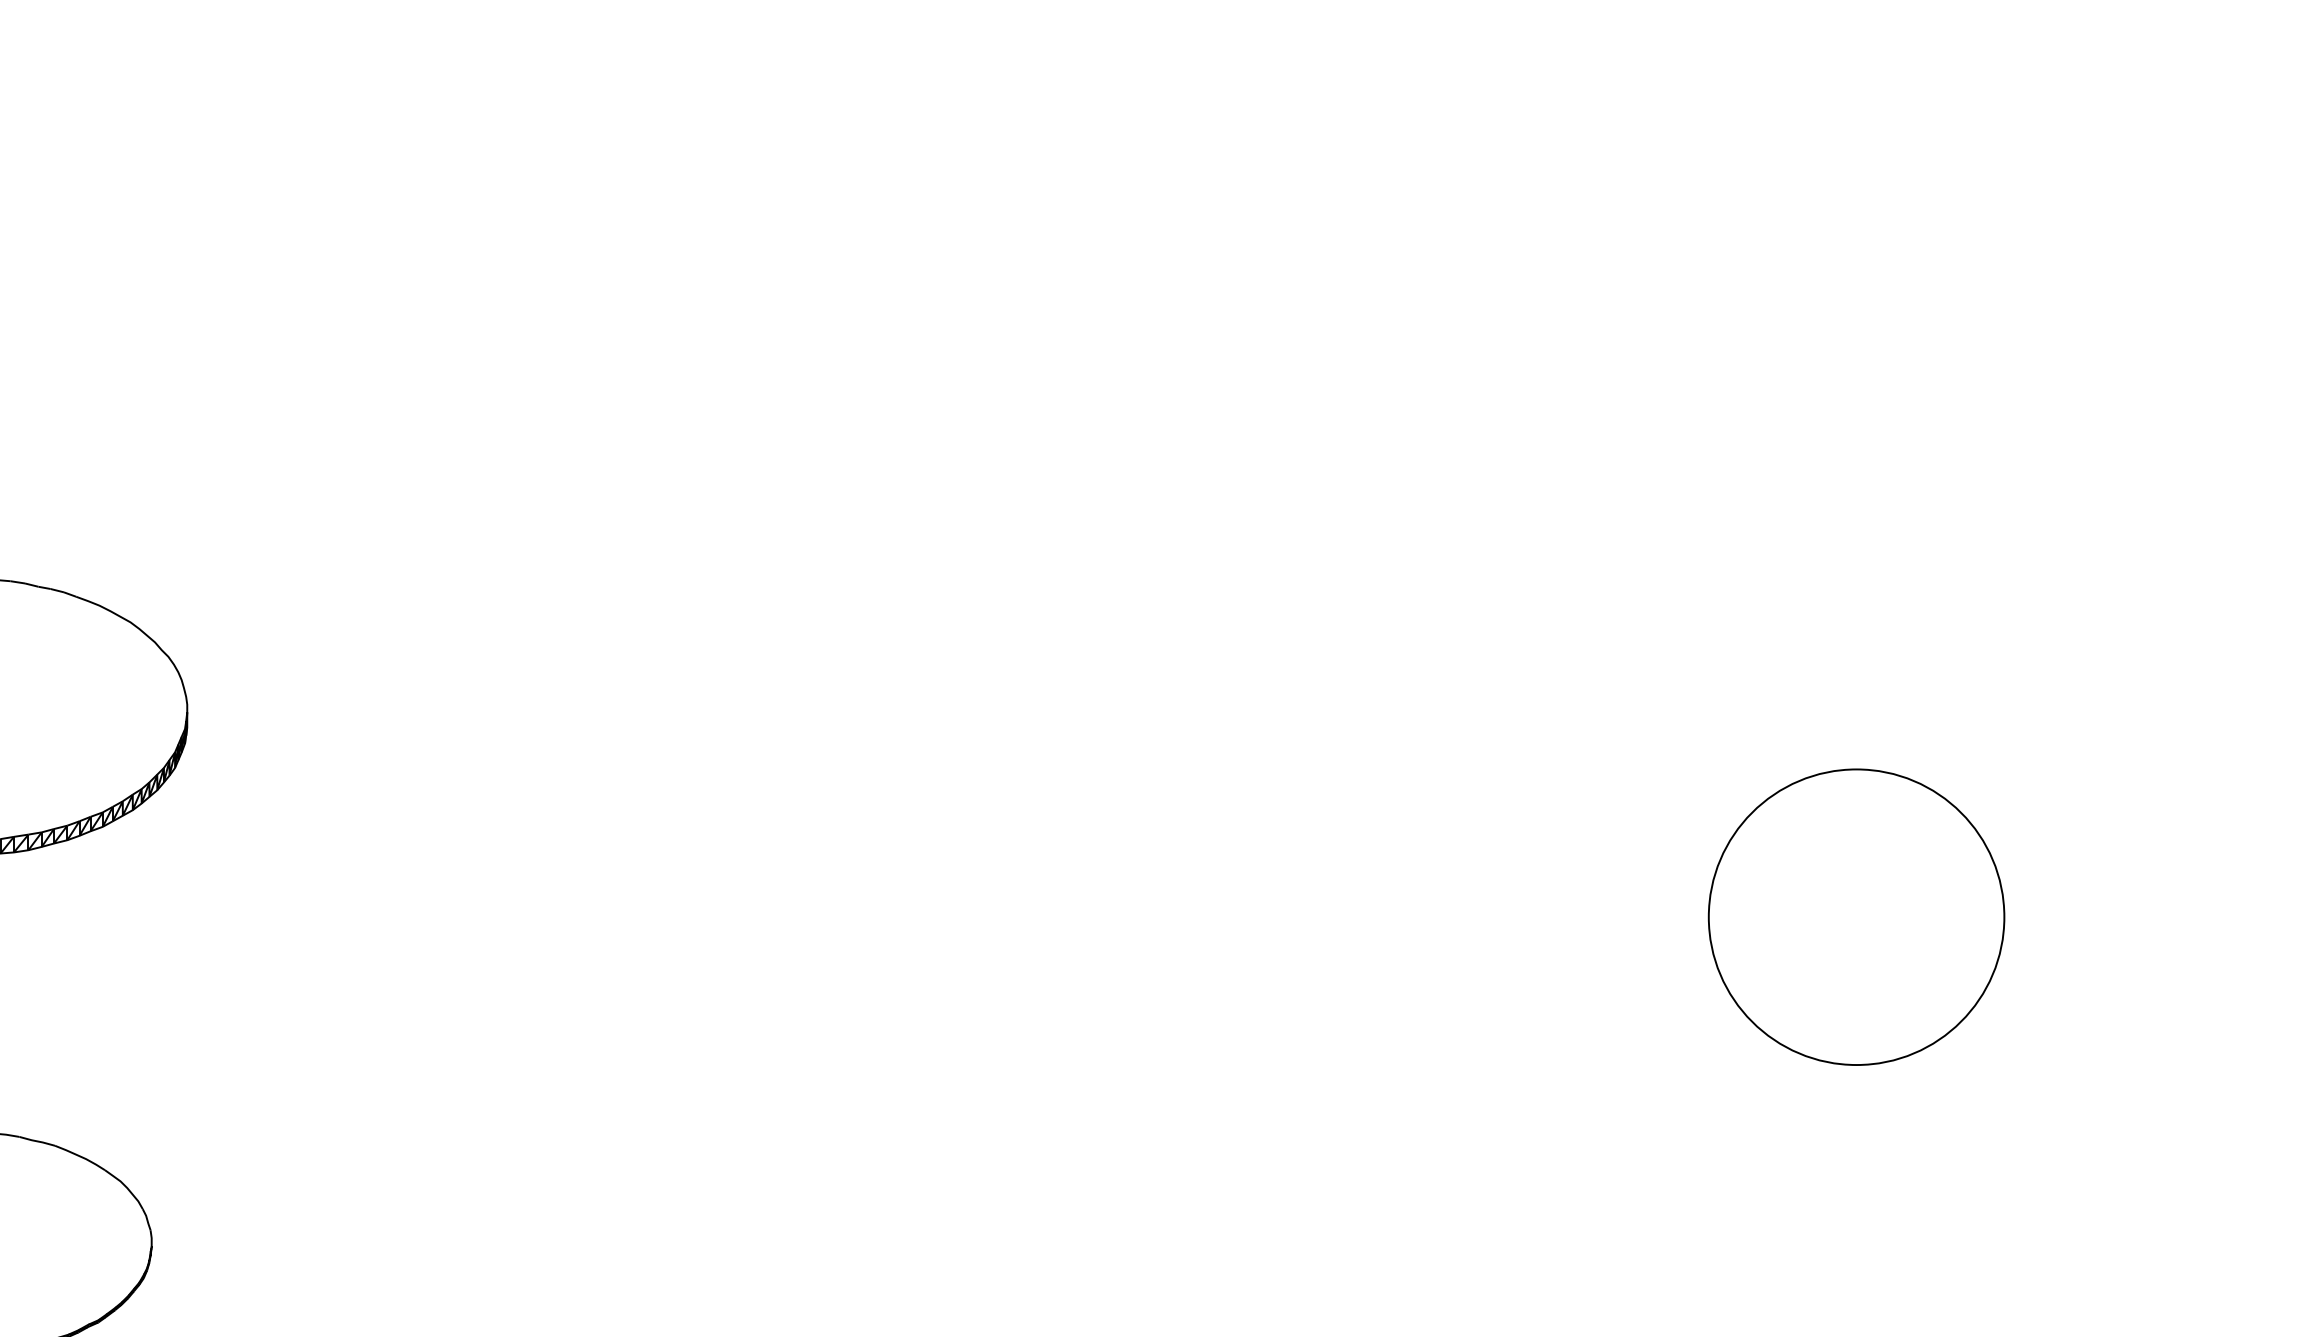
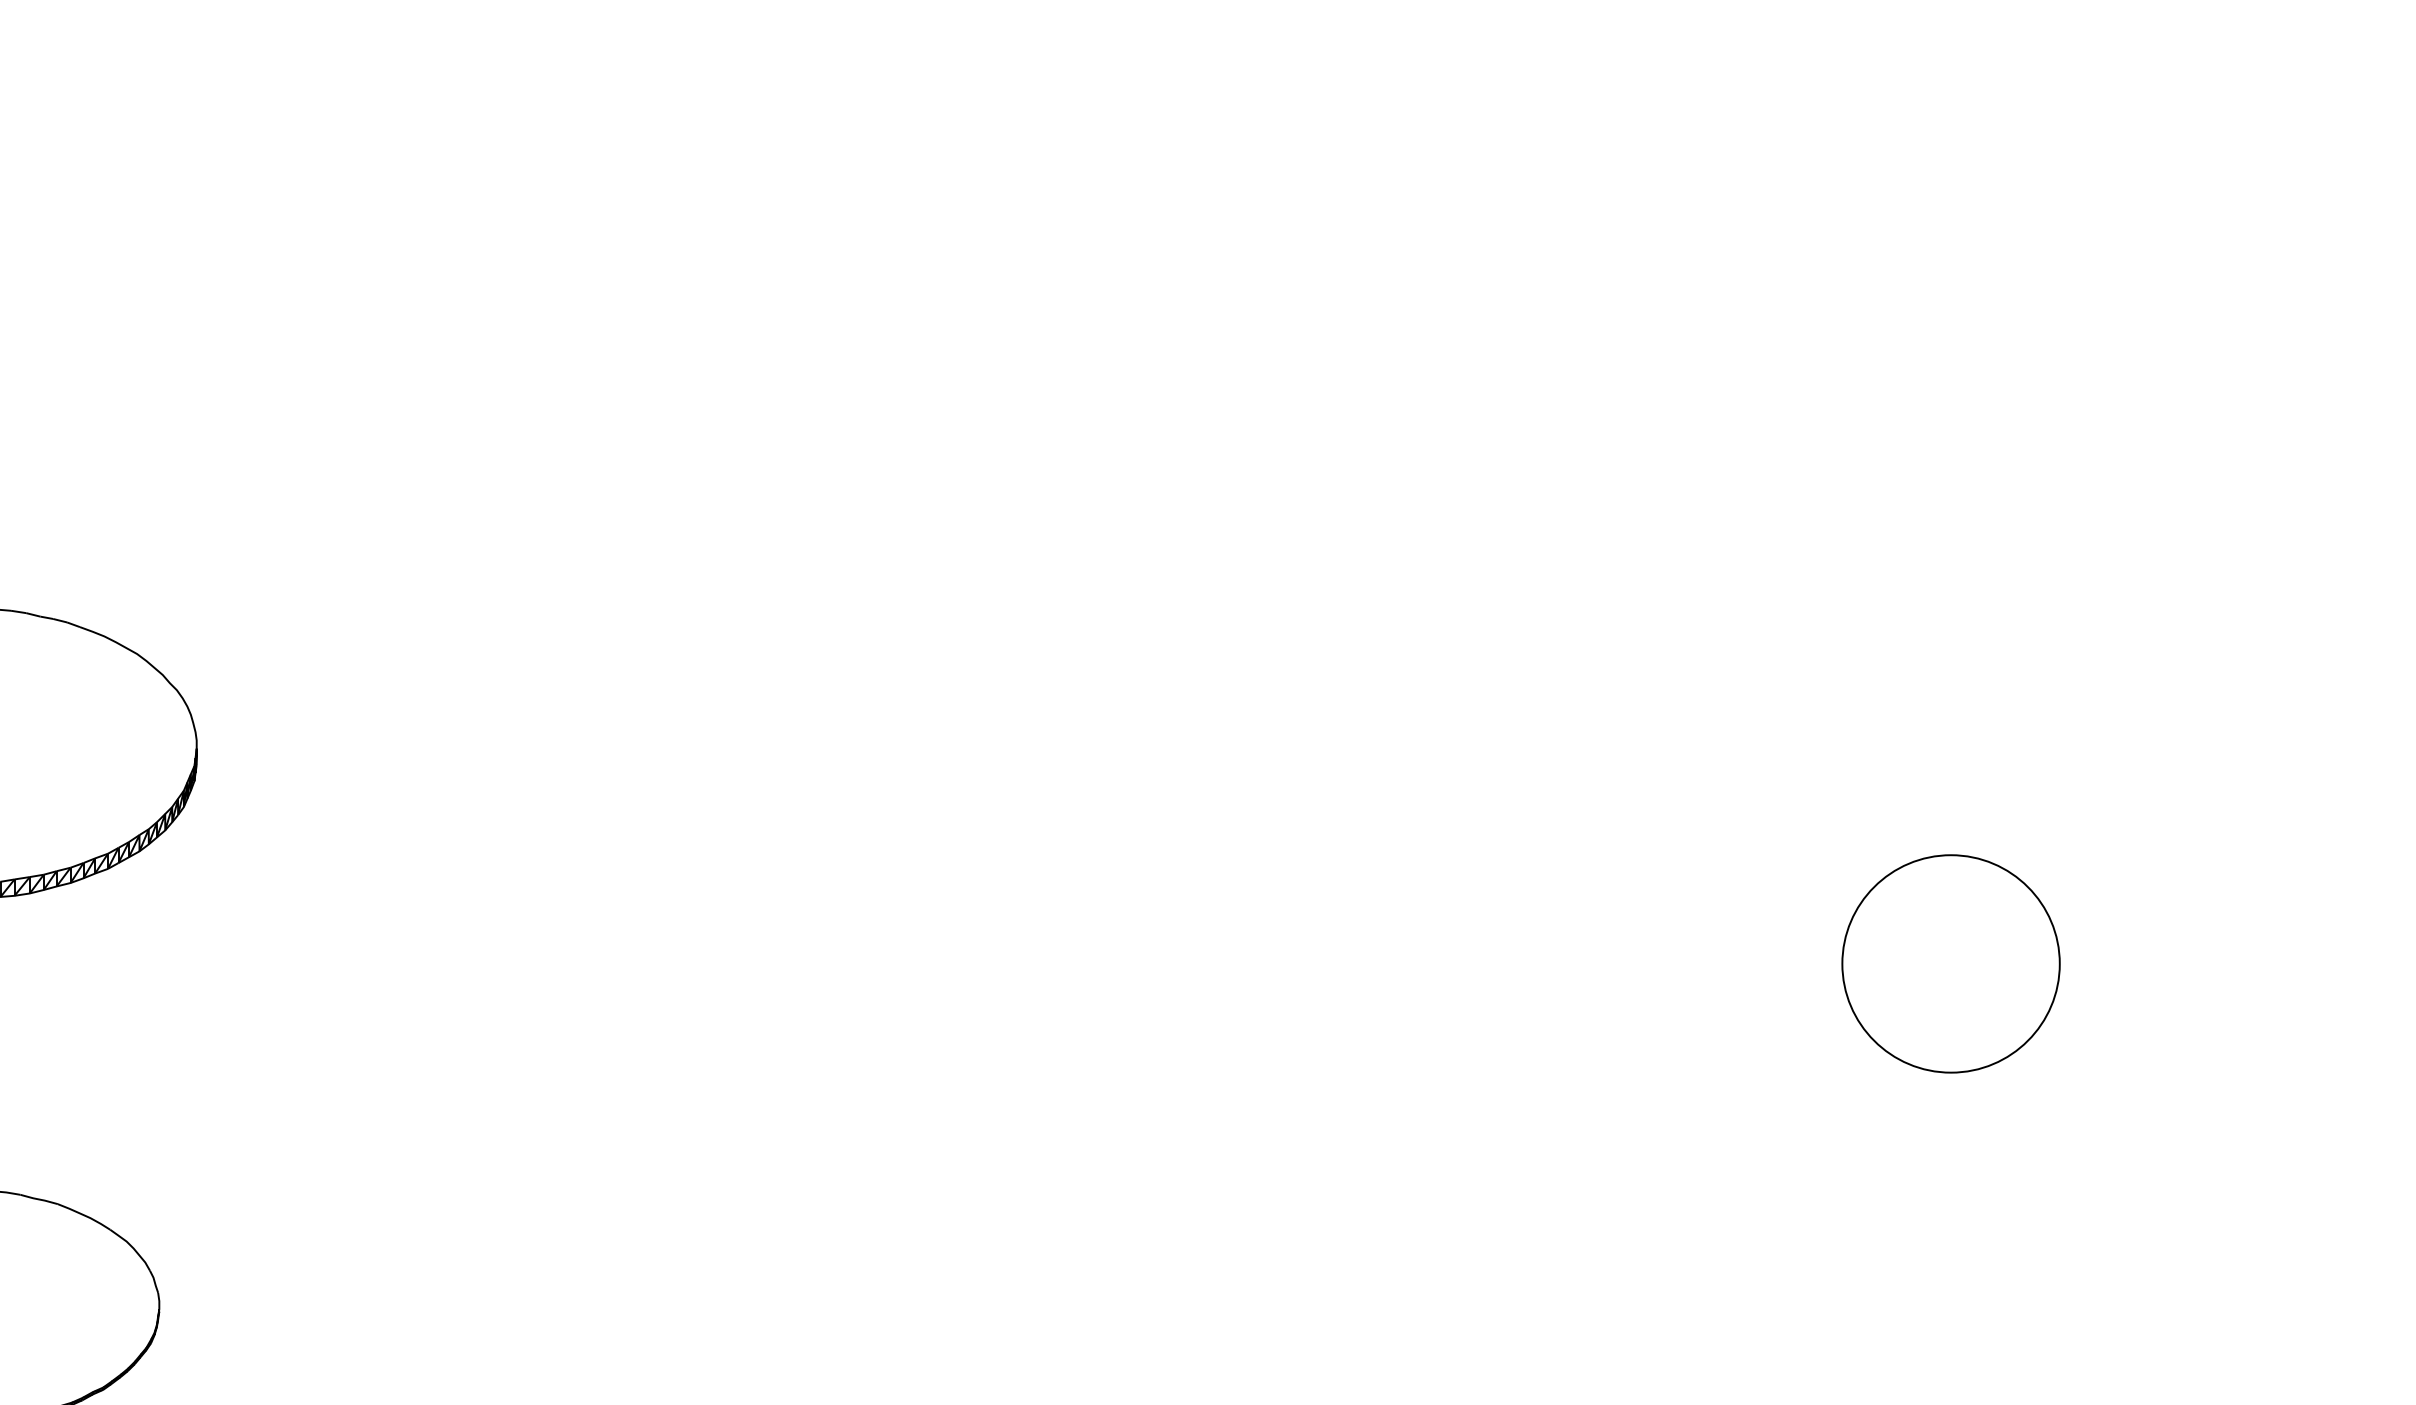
circle: (1855, 916) -> (1950, 963), size x0.7

